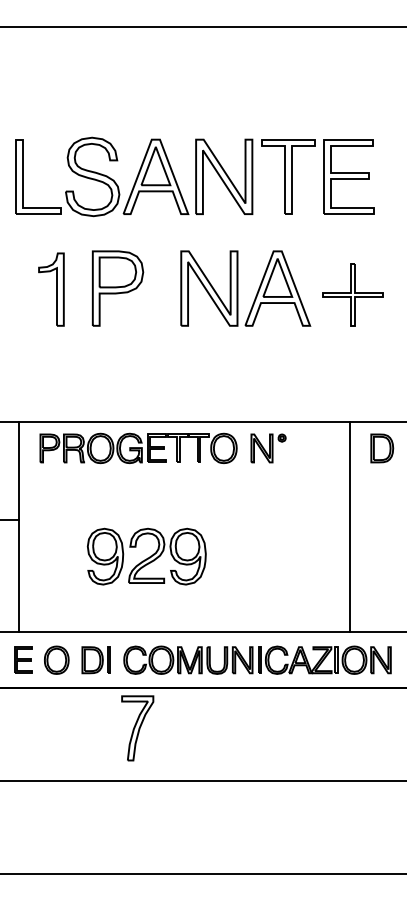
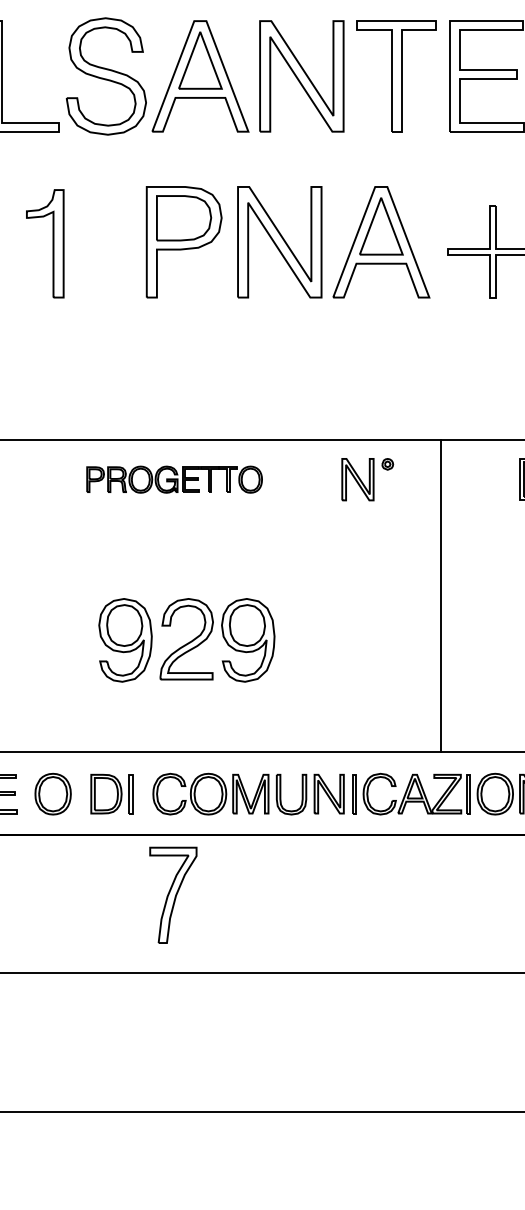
part: (117, 288) -> (183, 242), moved
part: (138, 448) -> (174, 479), size x0.6
line: (349, 526) -> (440, 595), moved

